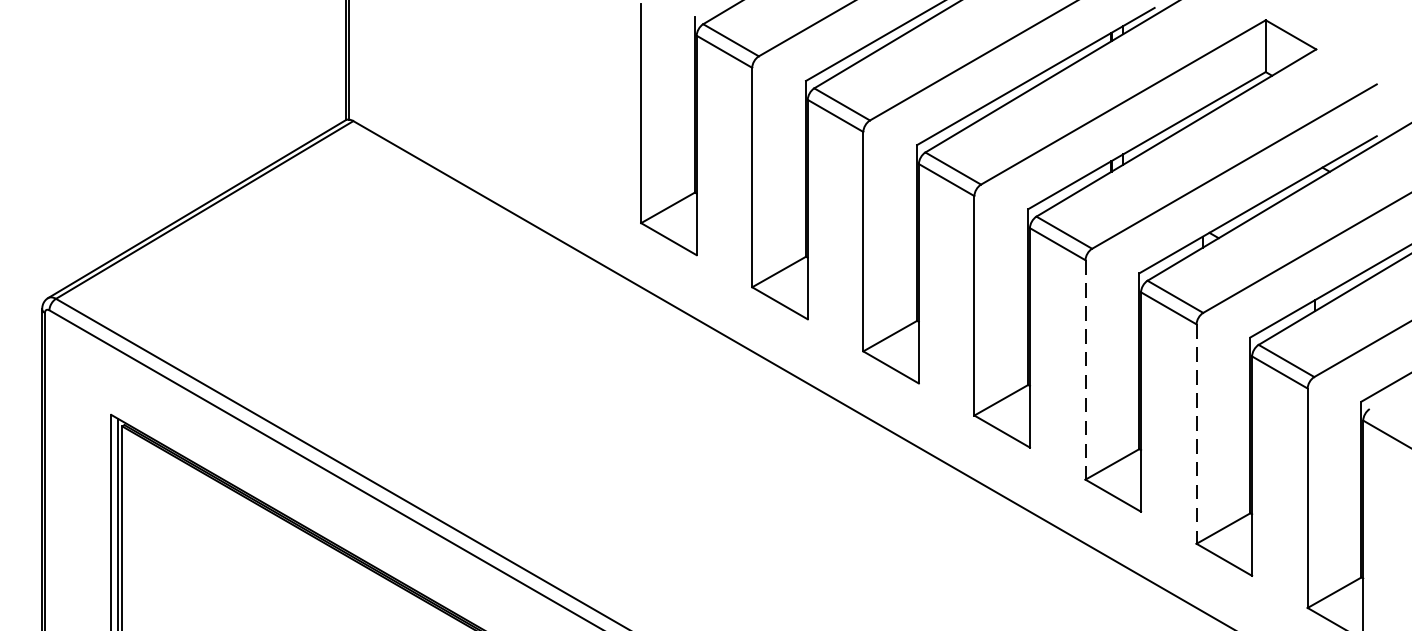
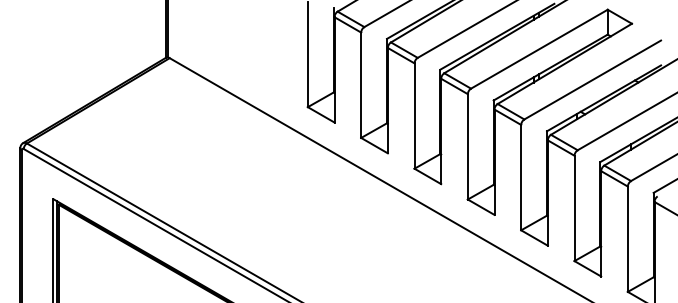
line: (1086, 369) -> (521, 177), dashed -> solid
line: (1196, 434) -> (574, 208), dashed -> solid

